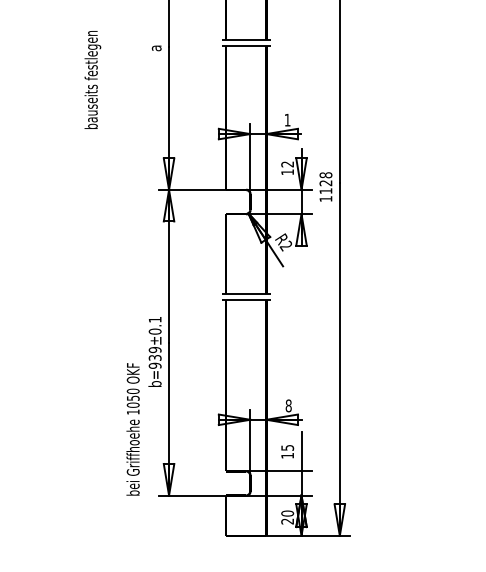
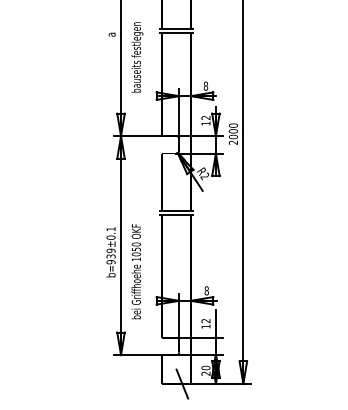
text: (92, 80) -> (137, 57), moved
text: (286, 119) -> (205, 85), 1 -> 8
text: (324, 186) -> (232, 133), 1128 -> 2000
text: (132, 429) -> (135, 271), moved
text: (286, 448) -> (205, 321), 15 -> 12
line: (254, 535) -> (182, 383), added

